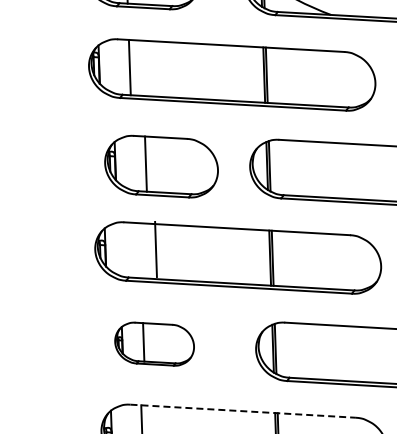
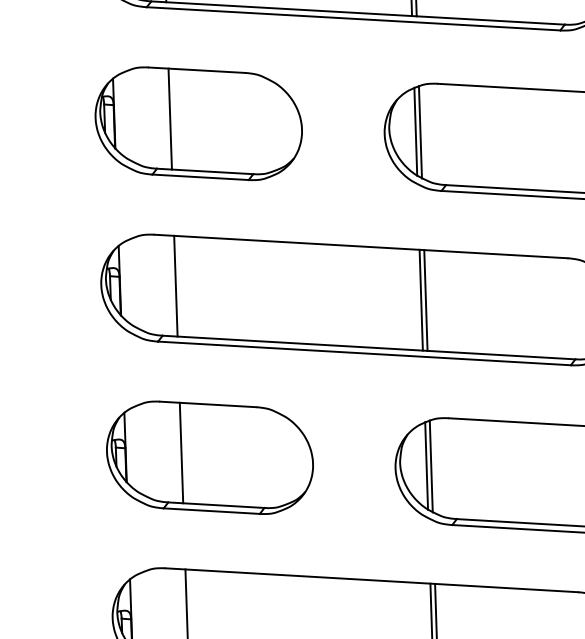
part: (161, 166) -> (198, 123), moved
line: (155, 249) -> (174, 286), moved
part: (154, 343) -> (209, 456), size x1.43
line: (243, 411) -> (372, 580), dashed -> solid

